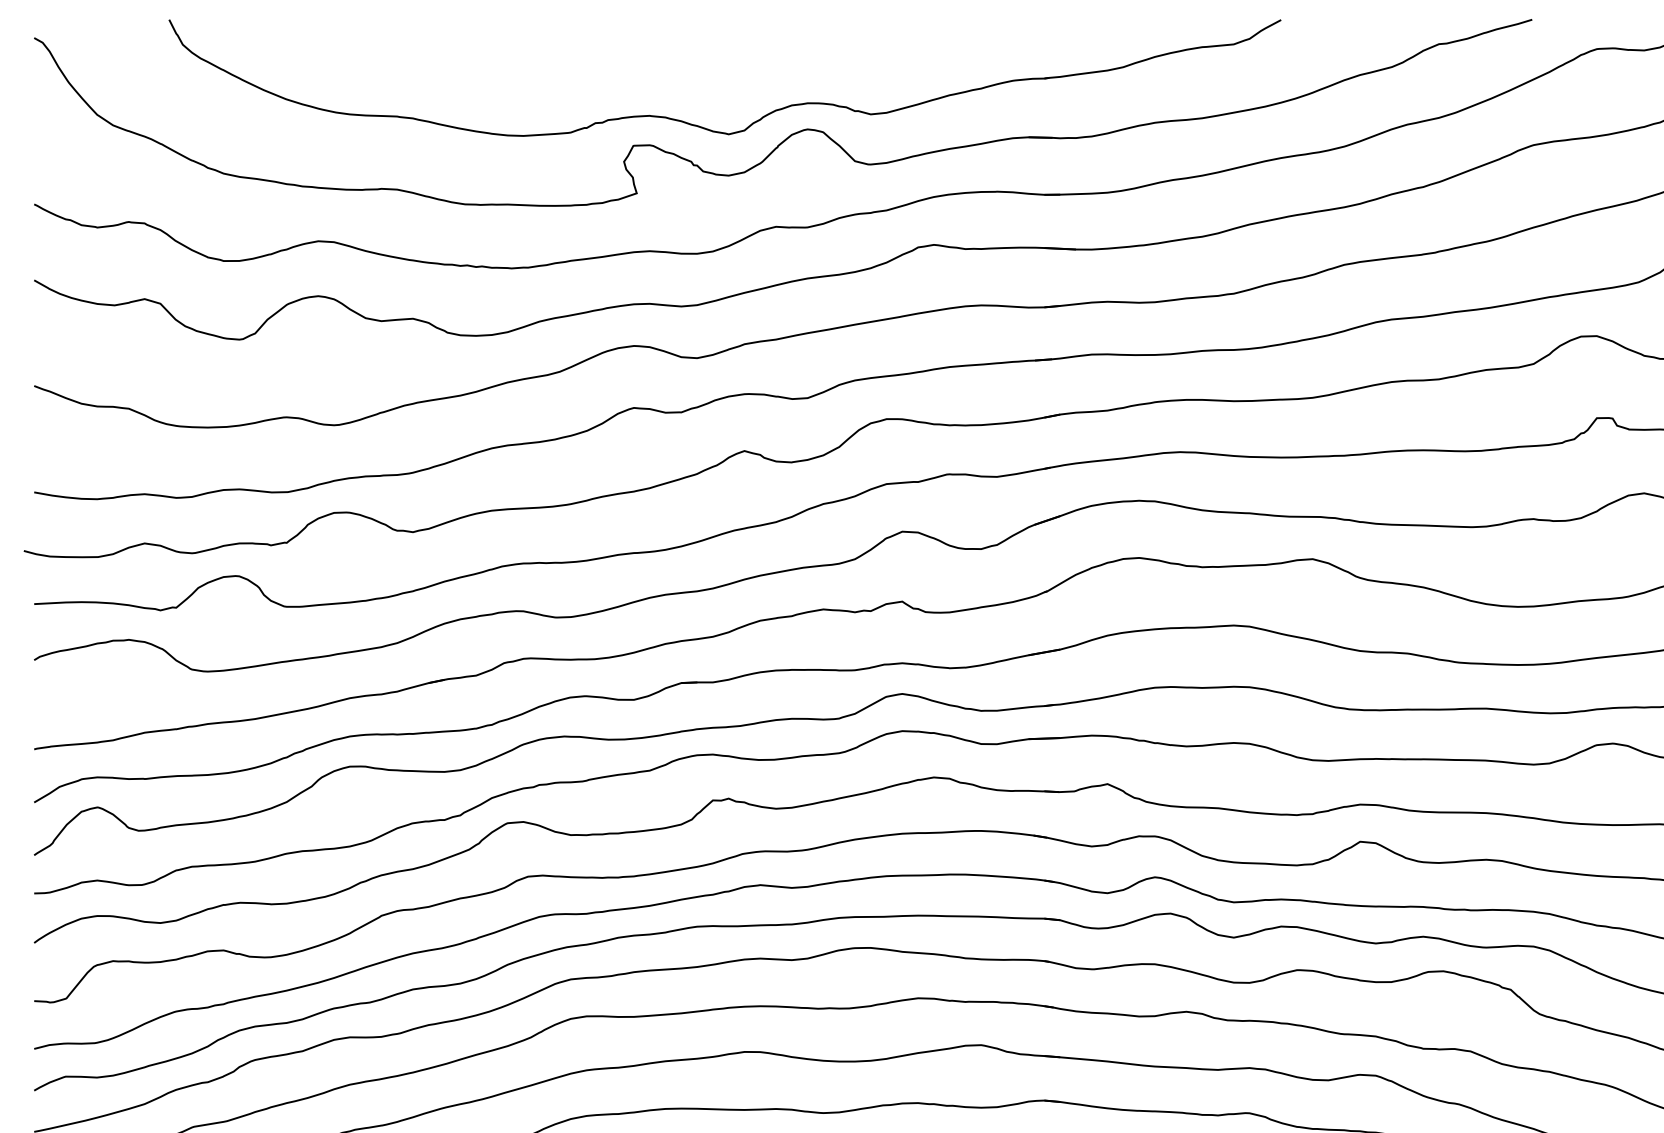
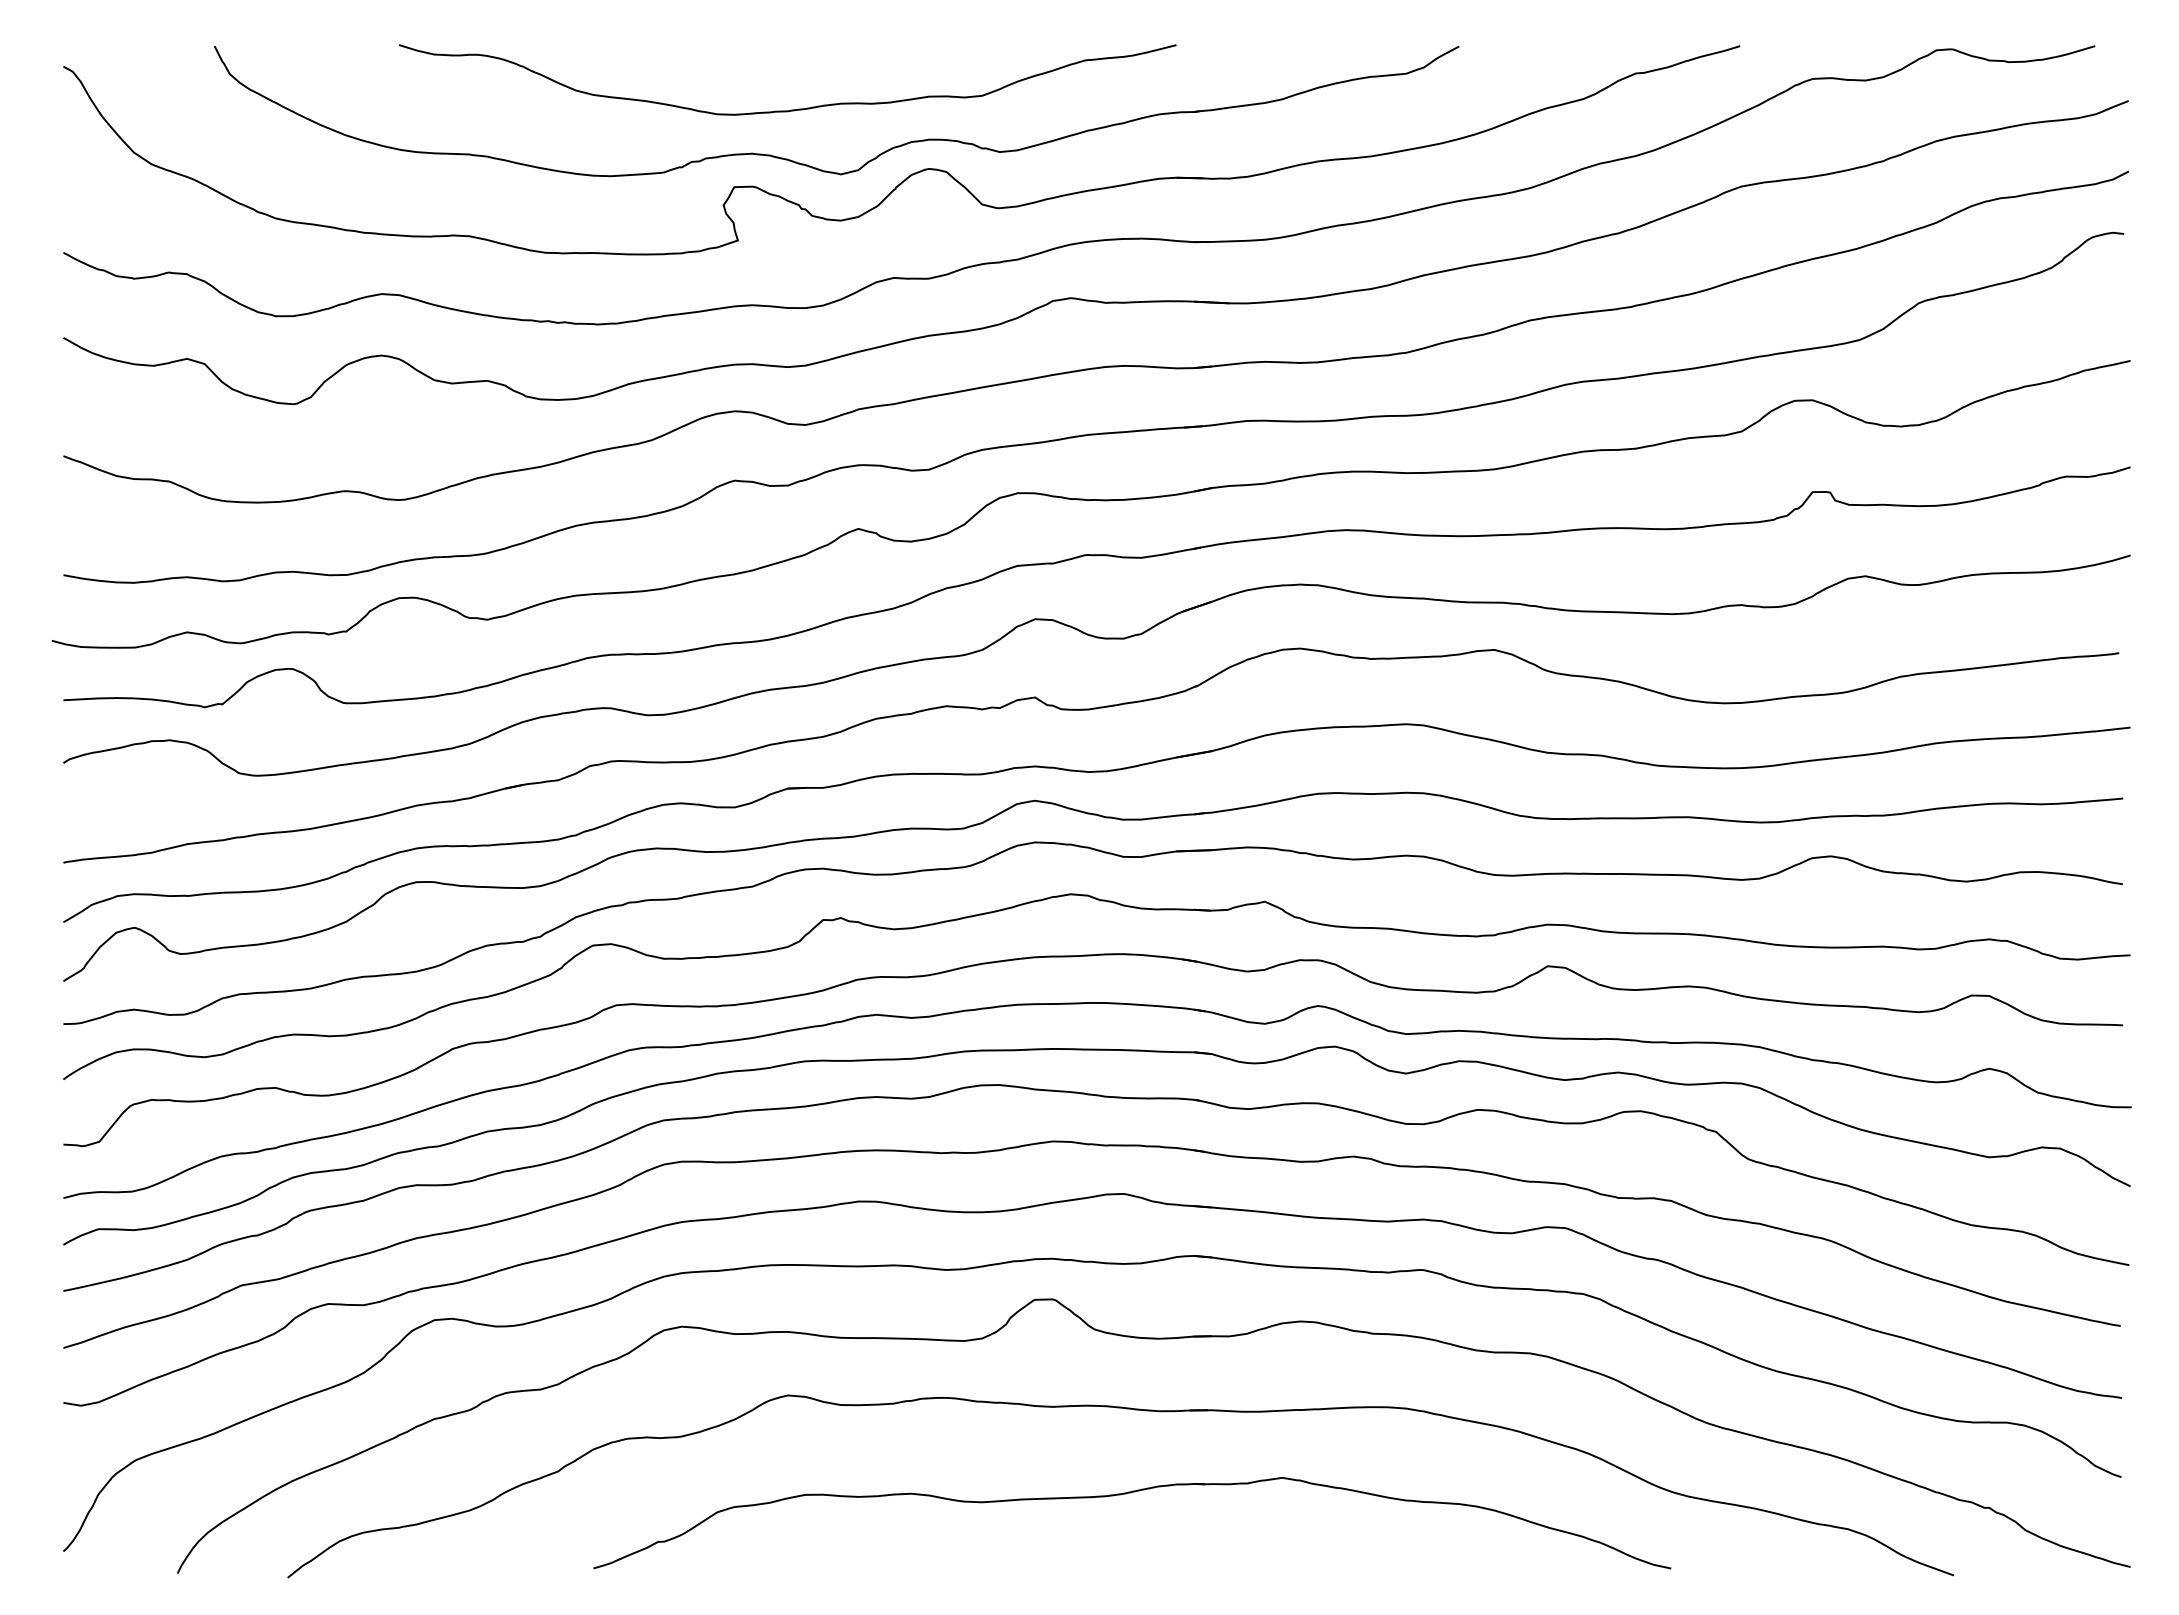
curve: (684, 76) -> (791, 109), added

